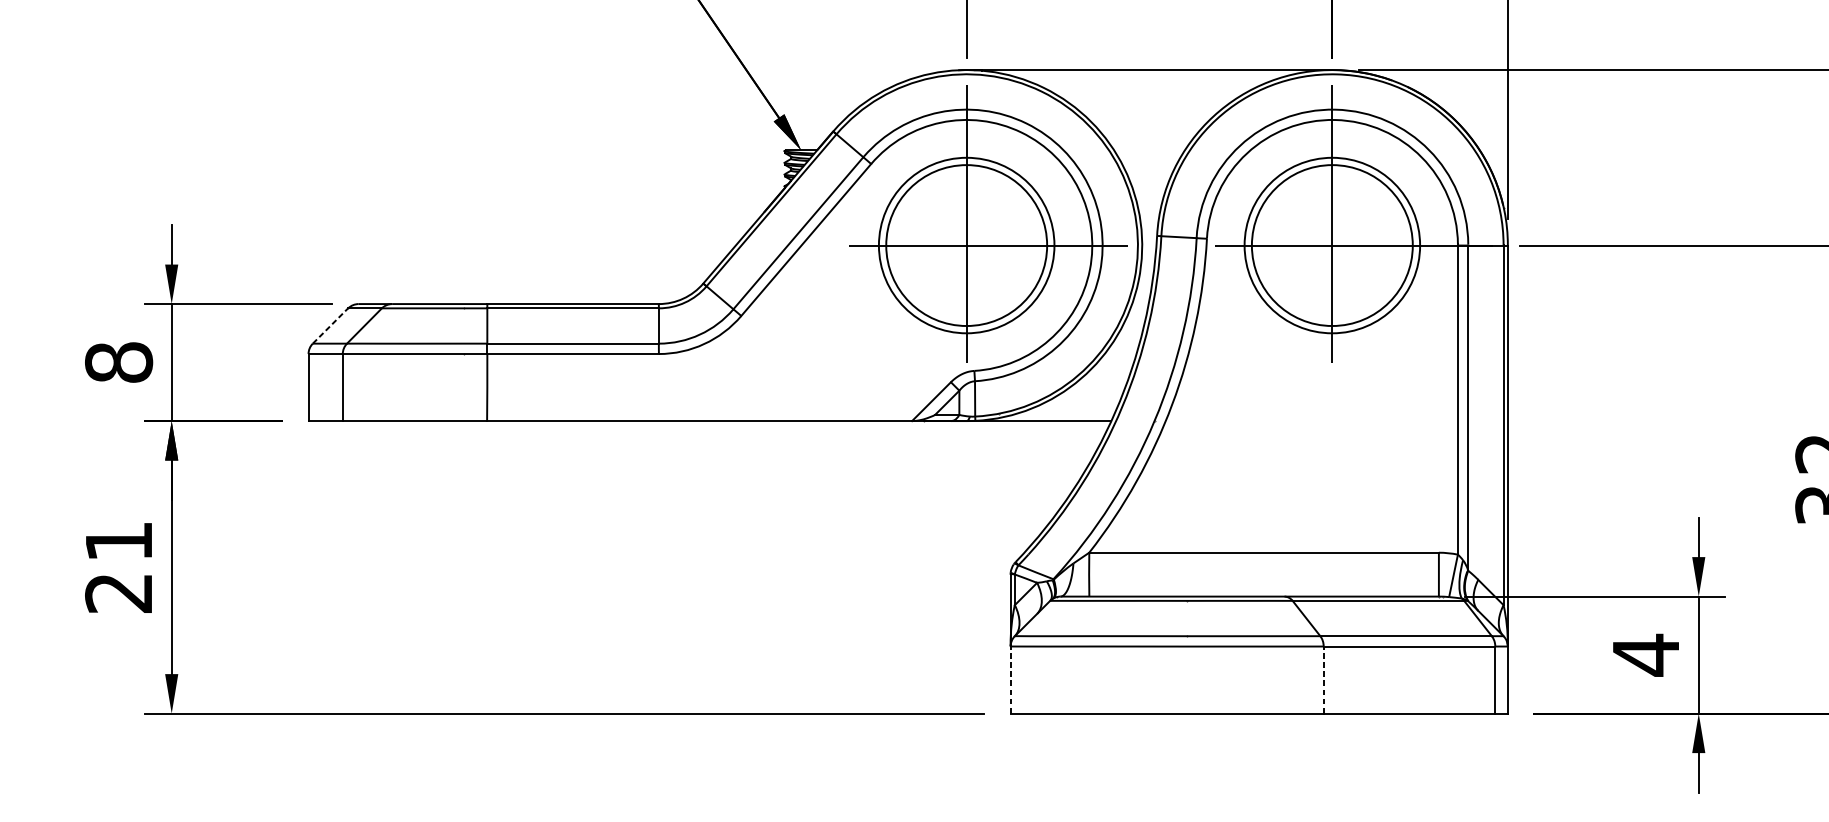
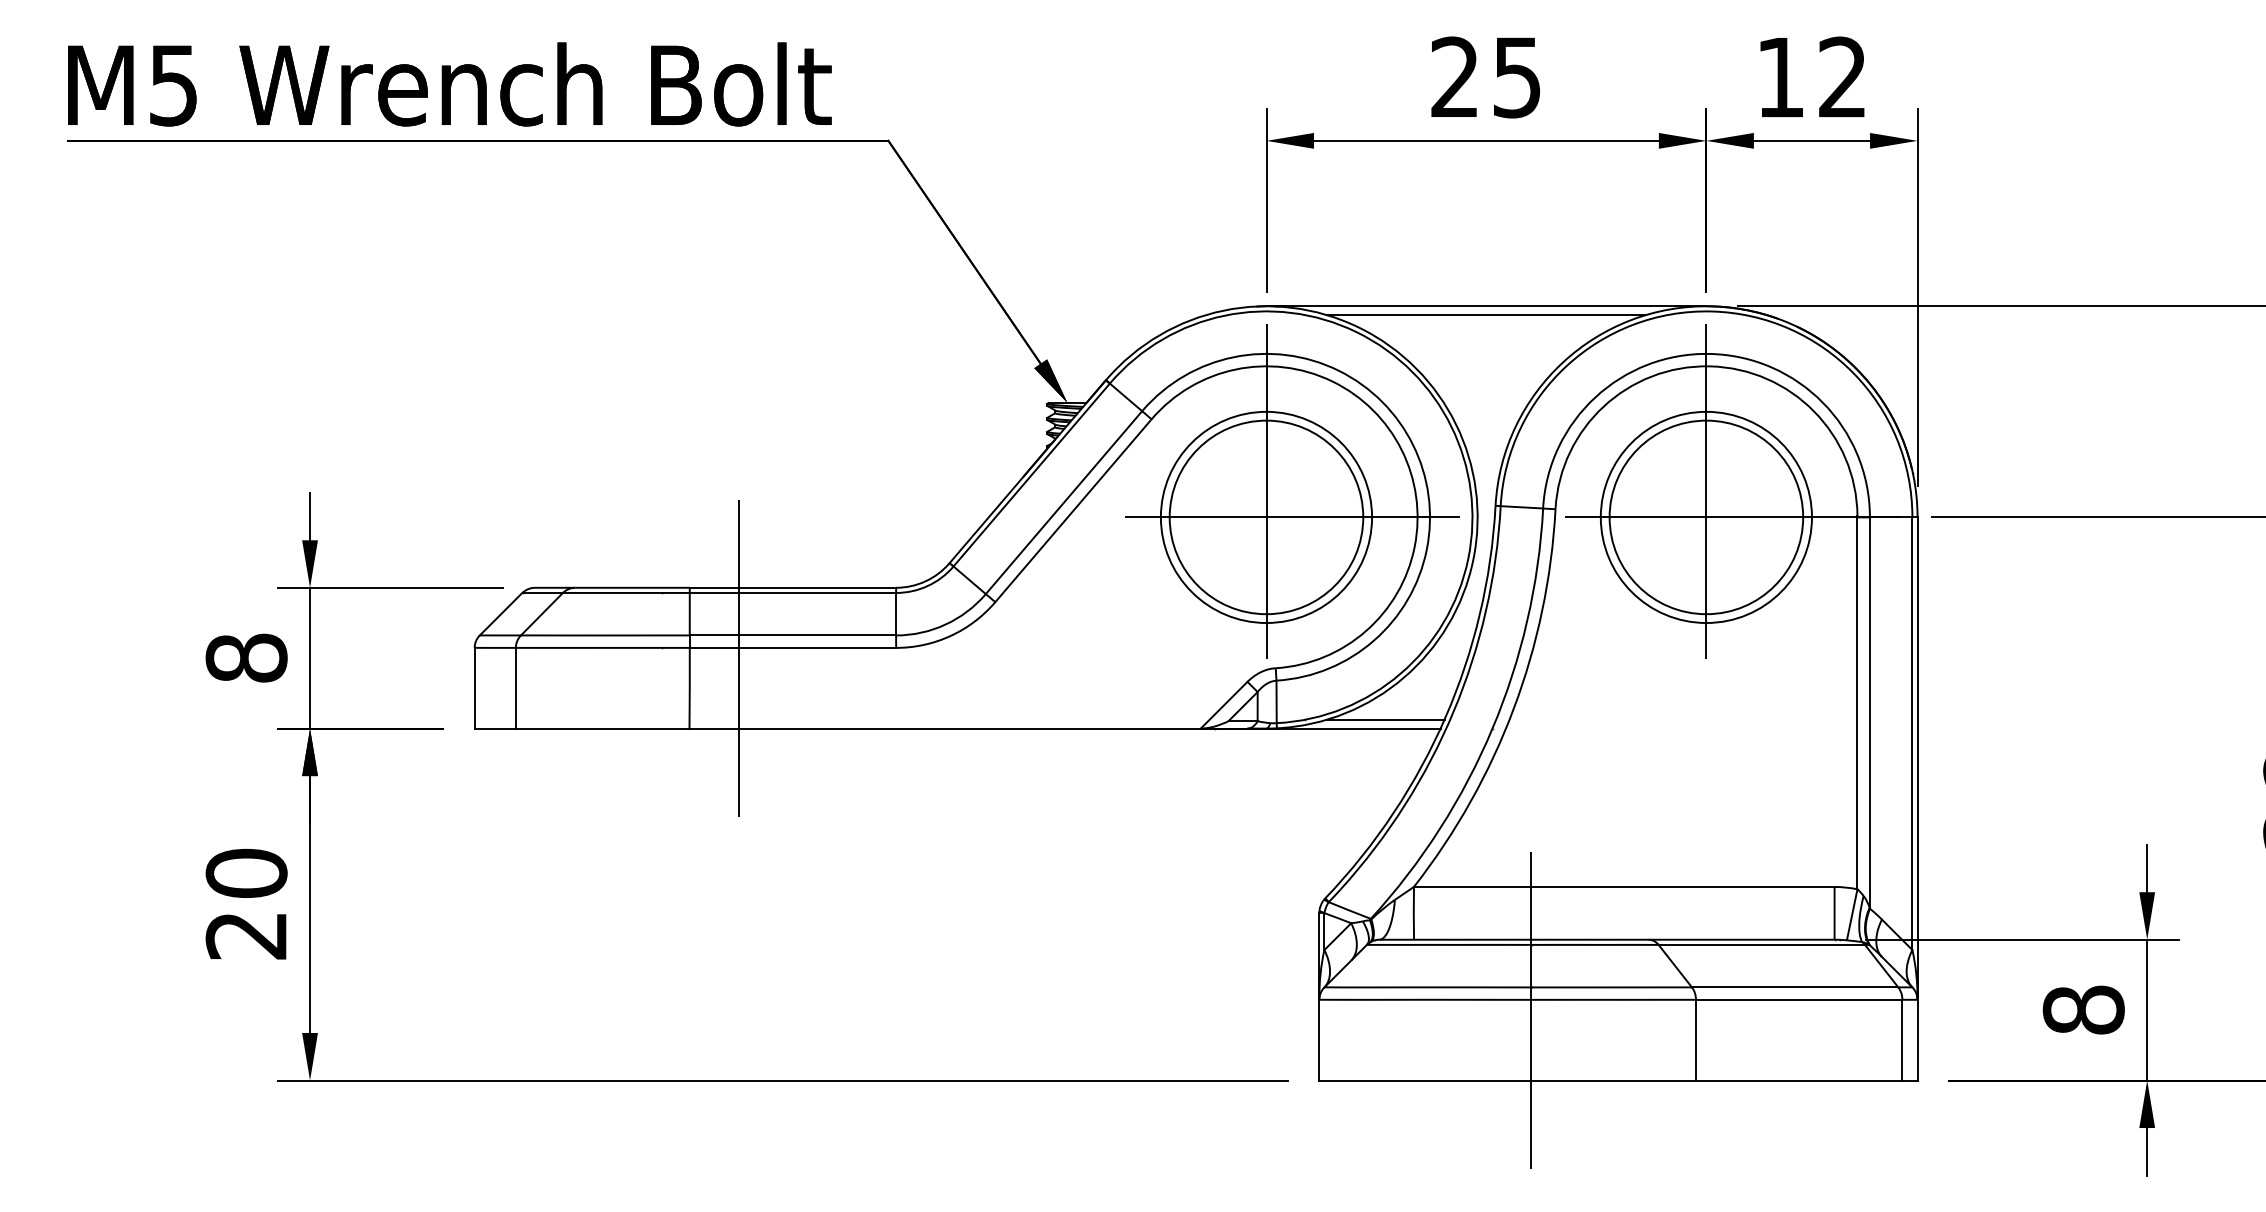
line: (1149, 77) -> (1486, 315), added
line: (330, 325) -> (501, 613), dashed -> solid
line: (528, 361) -> (739, 657), added
line: (1065, 413) -> (1385, 719), added
text: (118, 540) -> (246, 872), 21 -> 20
line: (1186, 654) -> (1531, 1009), added
text: (1645, 655) -> (2083, 1010), 4 -> 8
line: (1010, 679) -> (1319, 1039), dashed -> solid
line: (1323, 679) -> (1695, 1039), dashed -> solid

